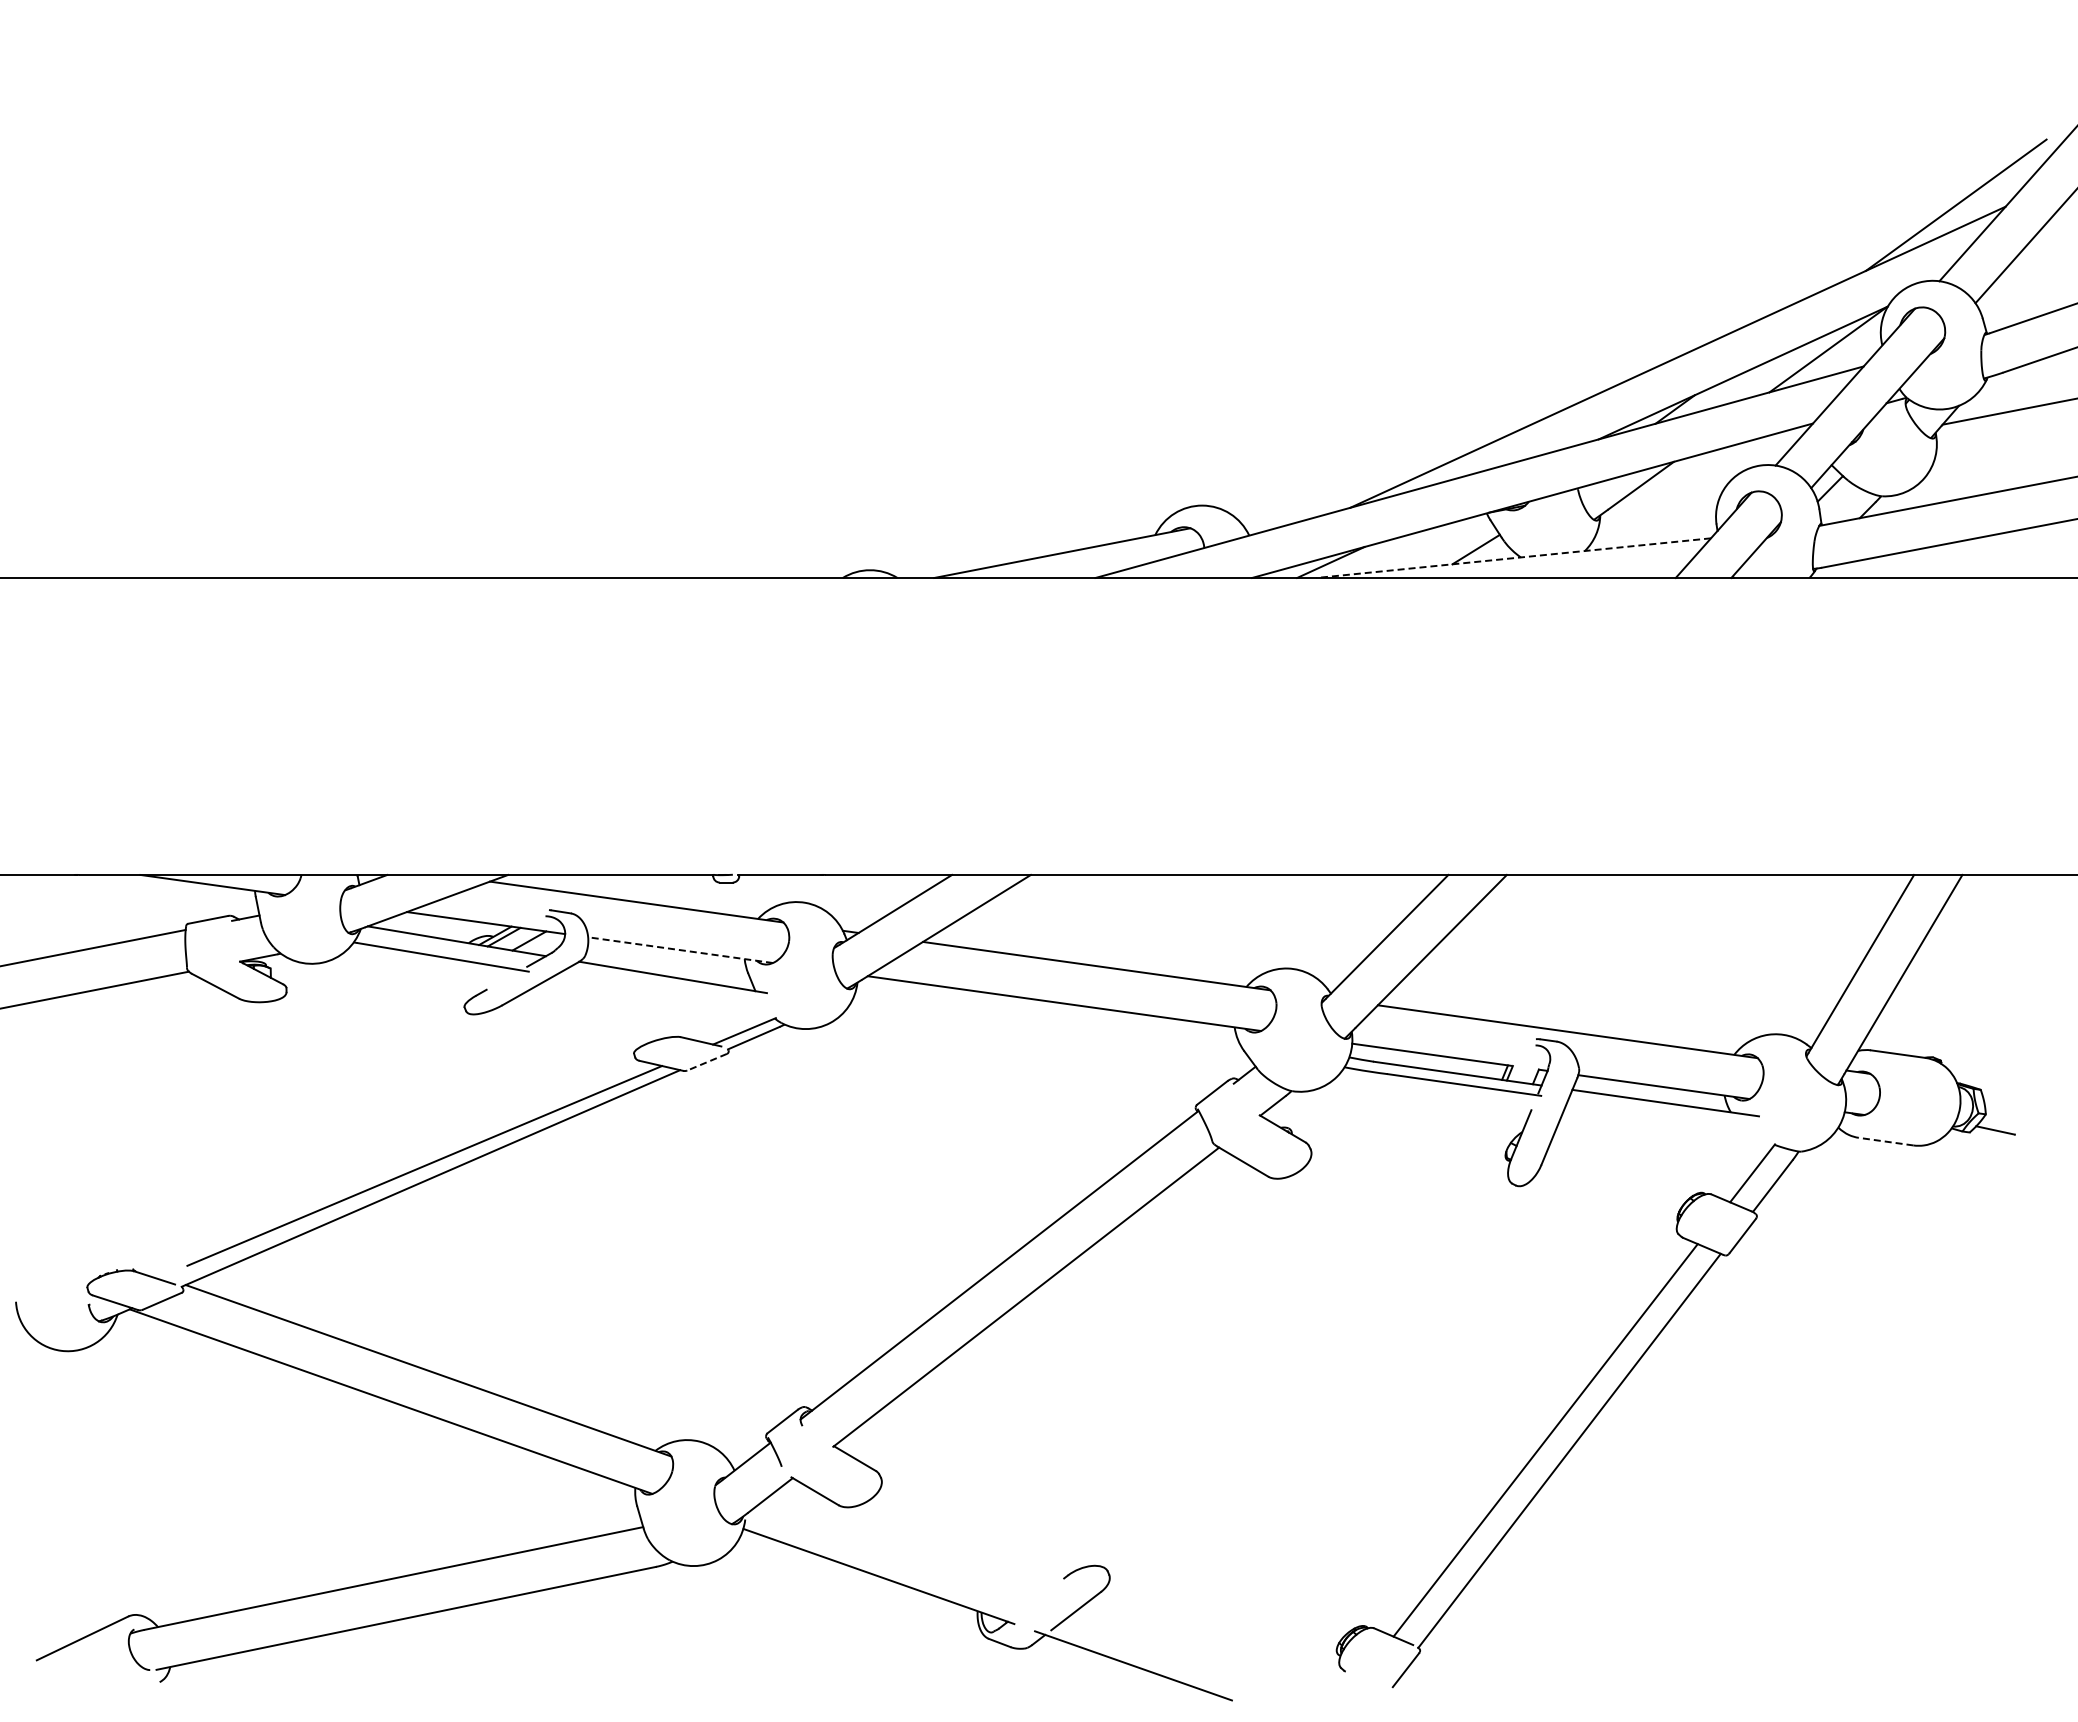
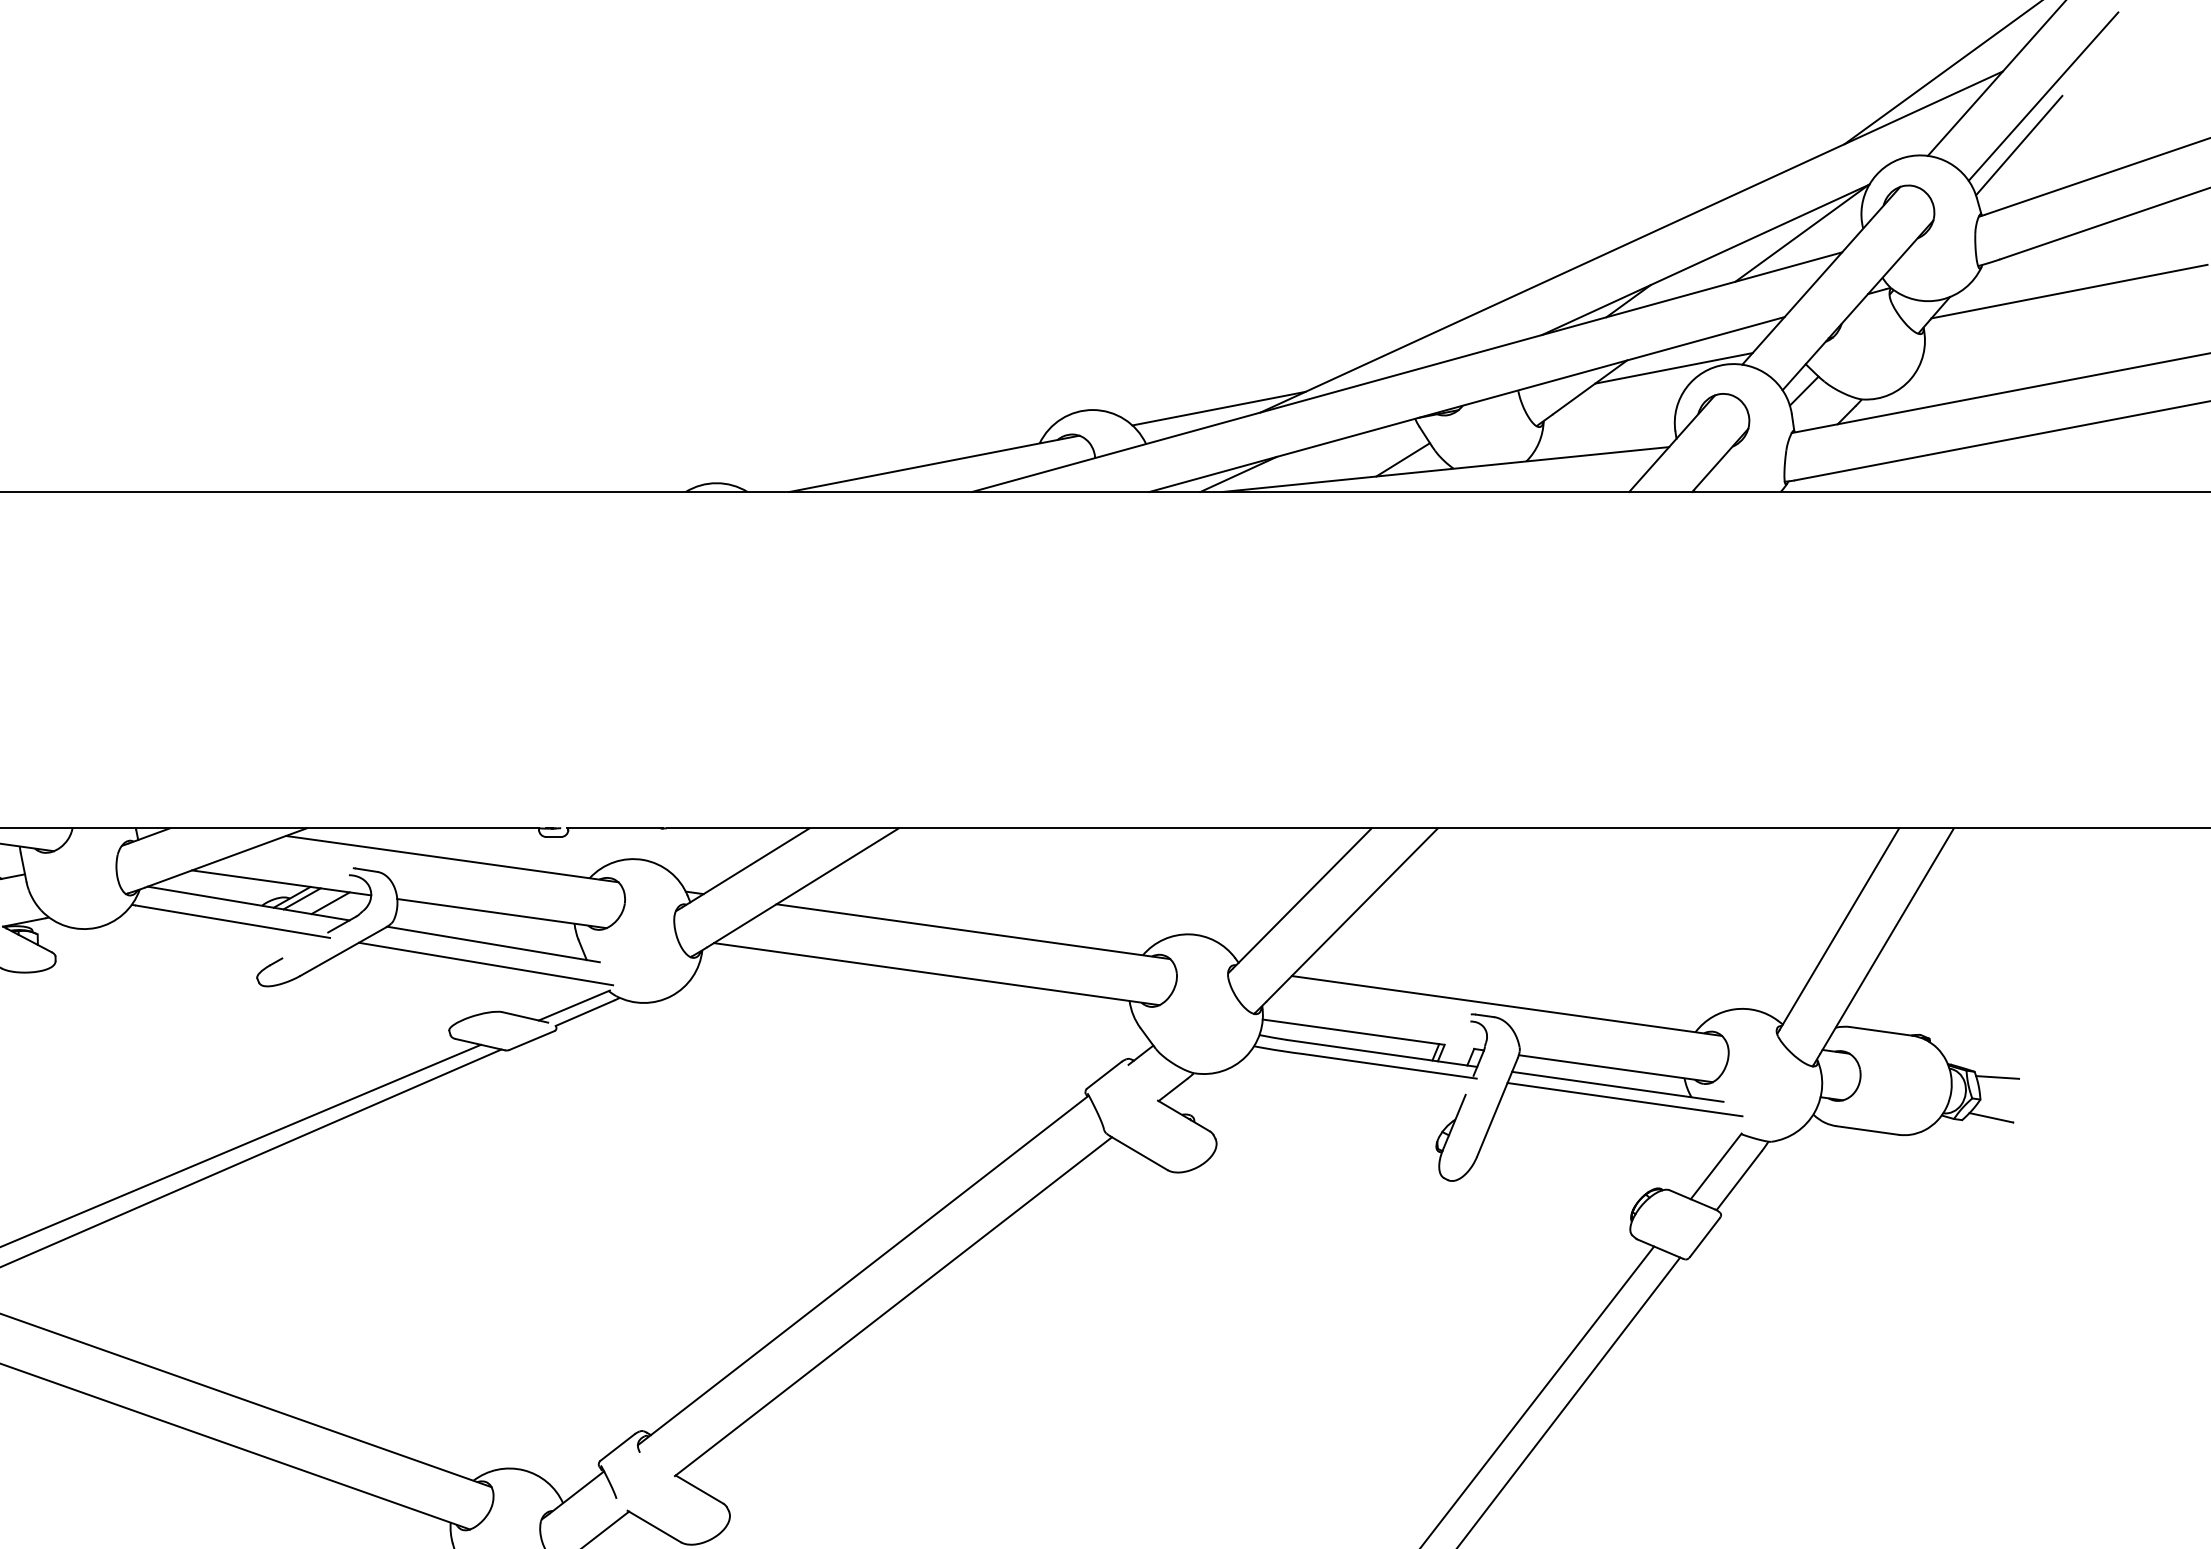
line: (2019, 272) -> (2018, 145), added
line: (1714, 468) -> (1673, 368), added
line: (1313, 504) -> (1218, 408), added
line: (1513, 558) -> (1445, 469), dashed -> solid
line: (680, 950) -> (501, 913), dashed -> solid
line: (666, 994) -> (486, 963), added
line: (706, 1062) -> (531, 1040), dashed -> solid
line: (2000, 1094) -> (1997, 1077), added
line: (1671, 1114) -> (1624, 1099), added
line: (1886, 1141) -> (1867, 1130), dashed -> solid

